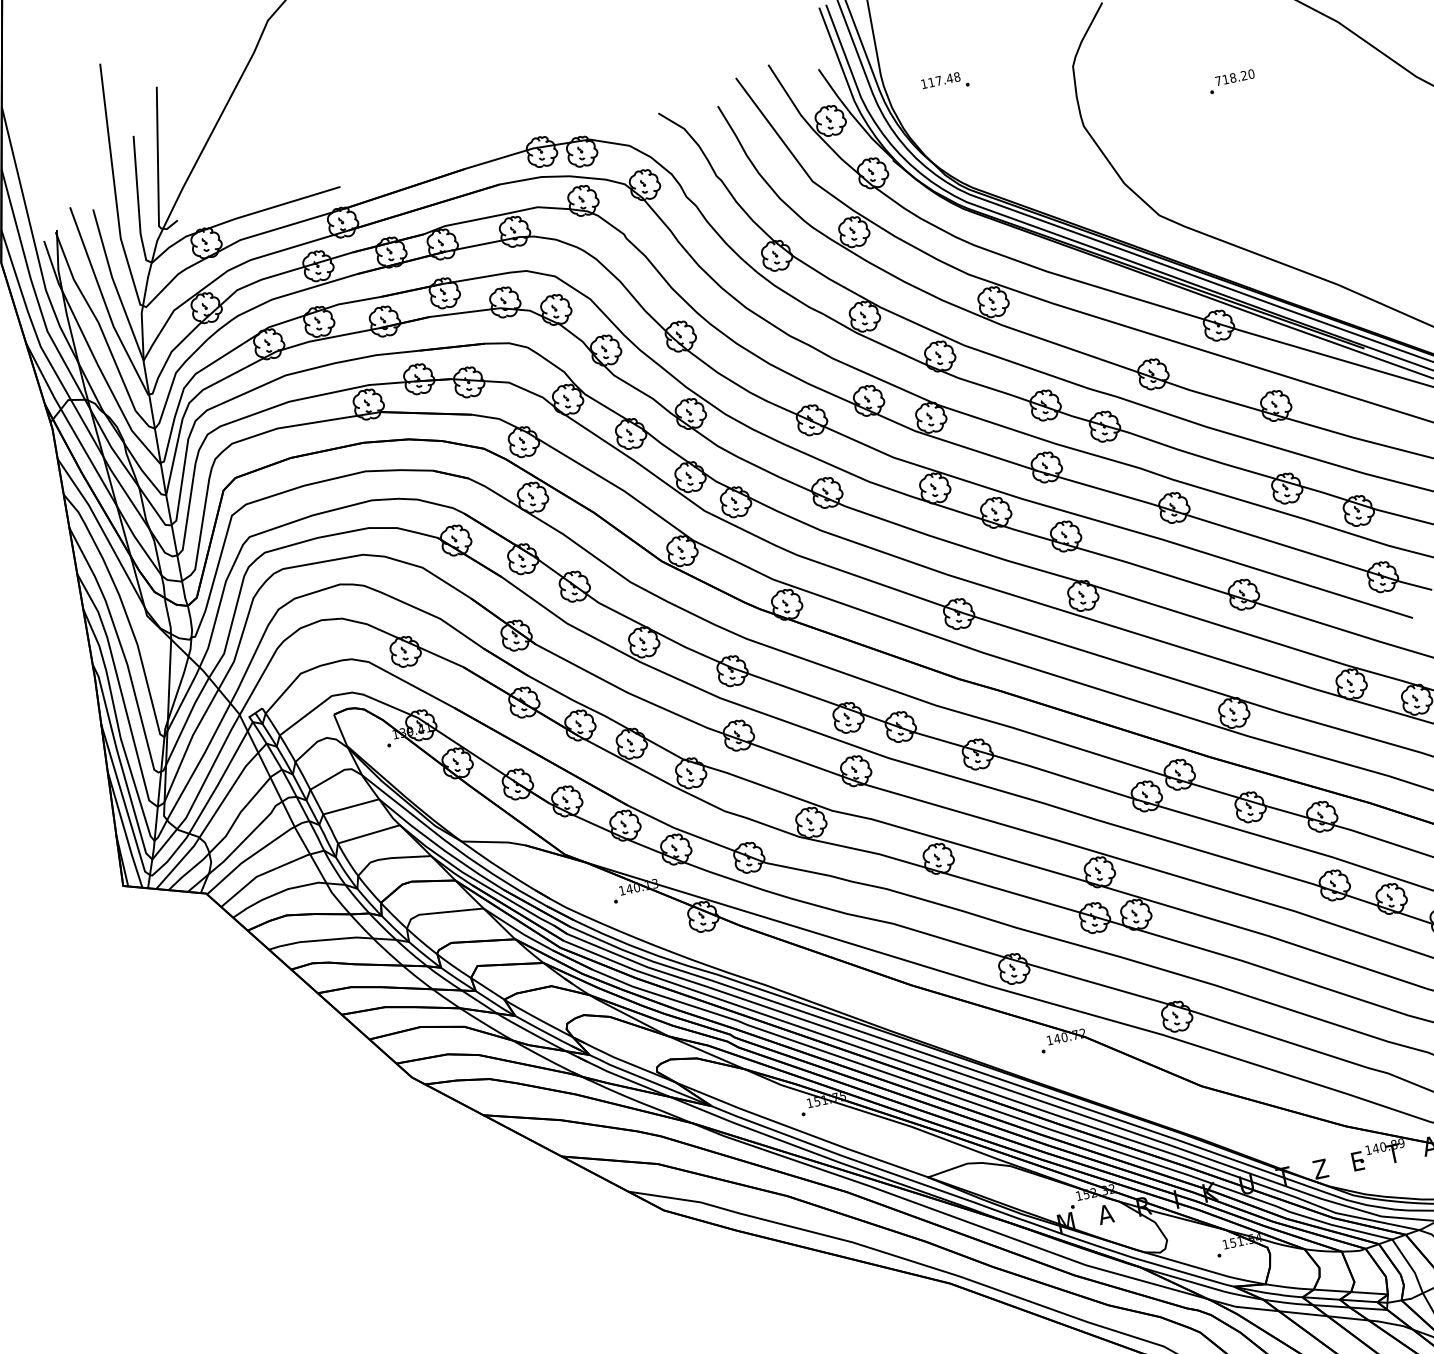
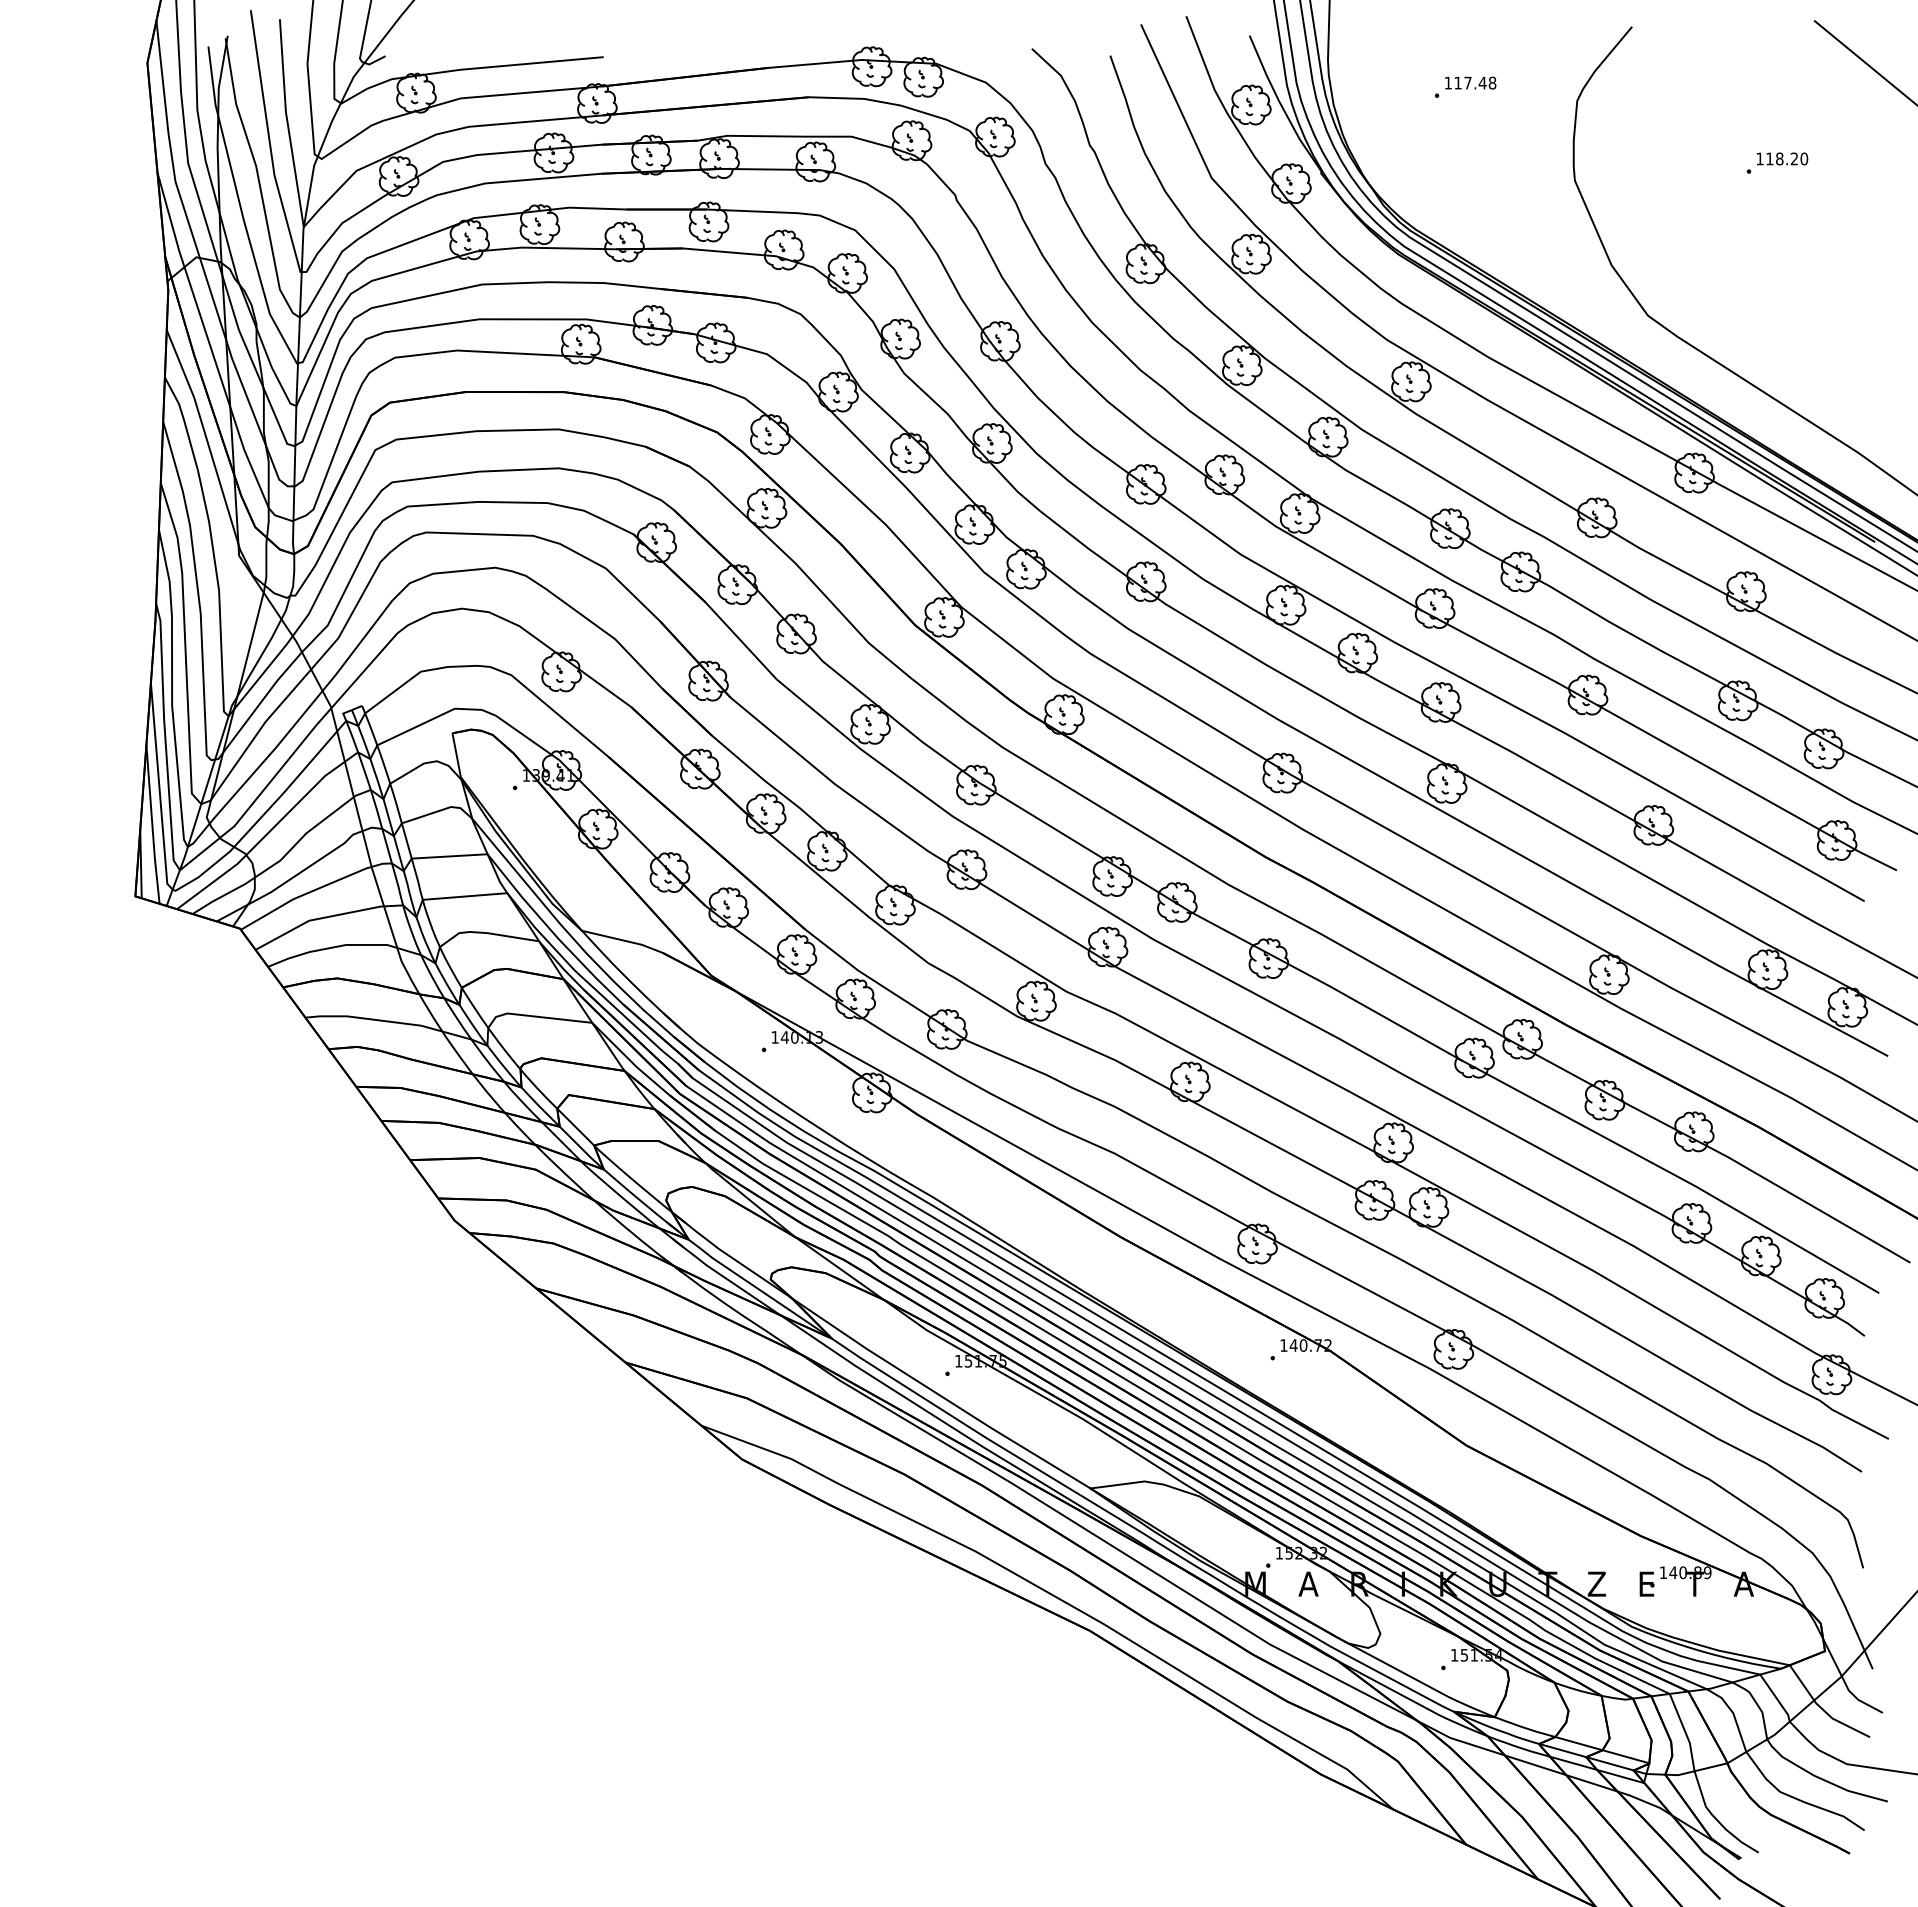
text: (940, 80) -> (1470, 82), moved
text: (1217, 80) -> (1759, 158), 718.20 -> 118.20

